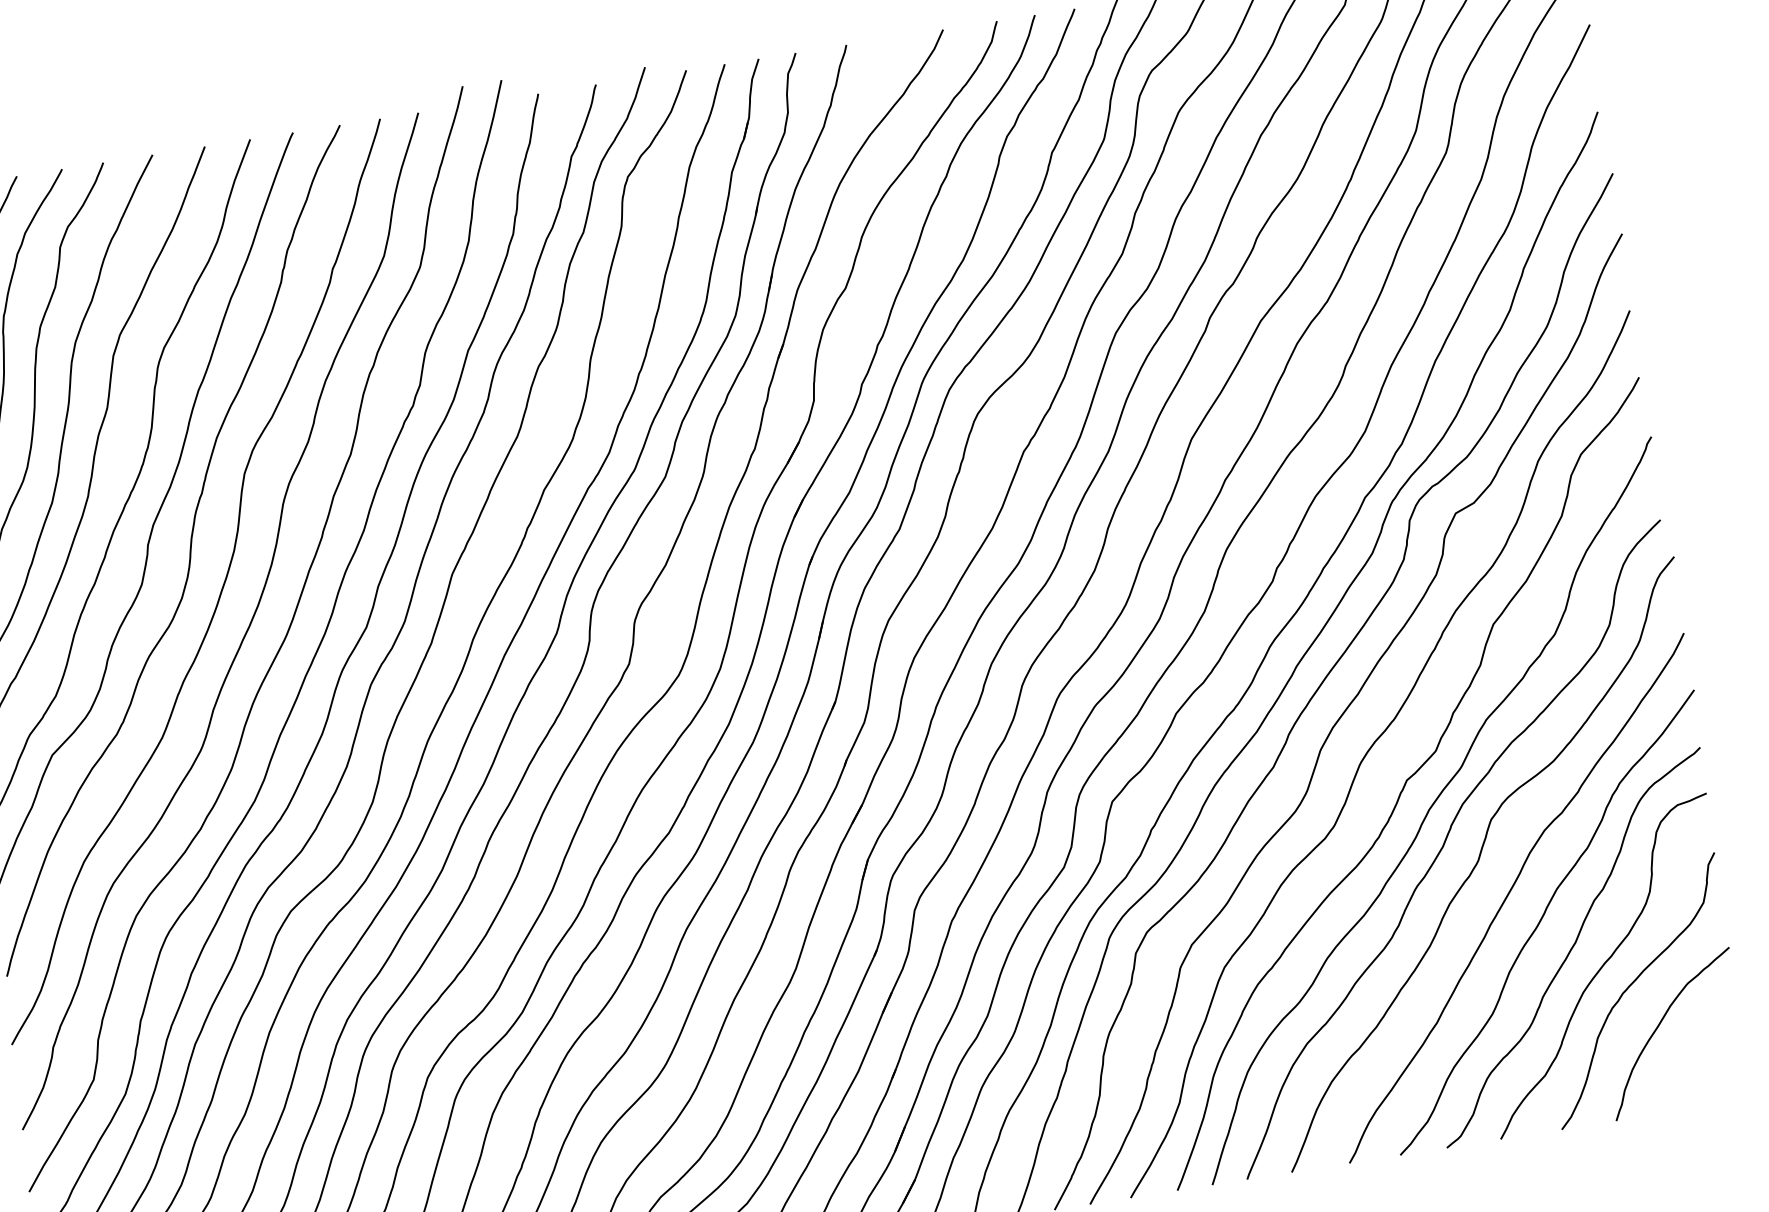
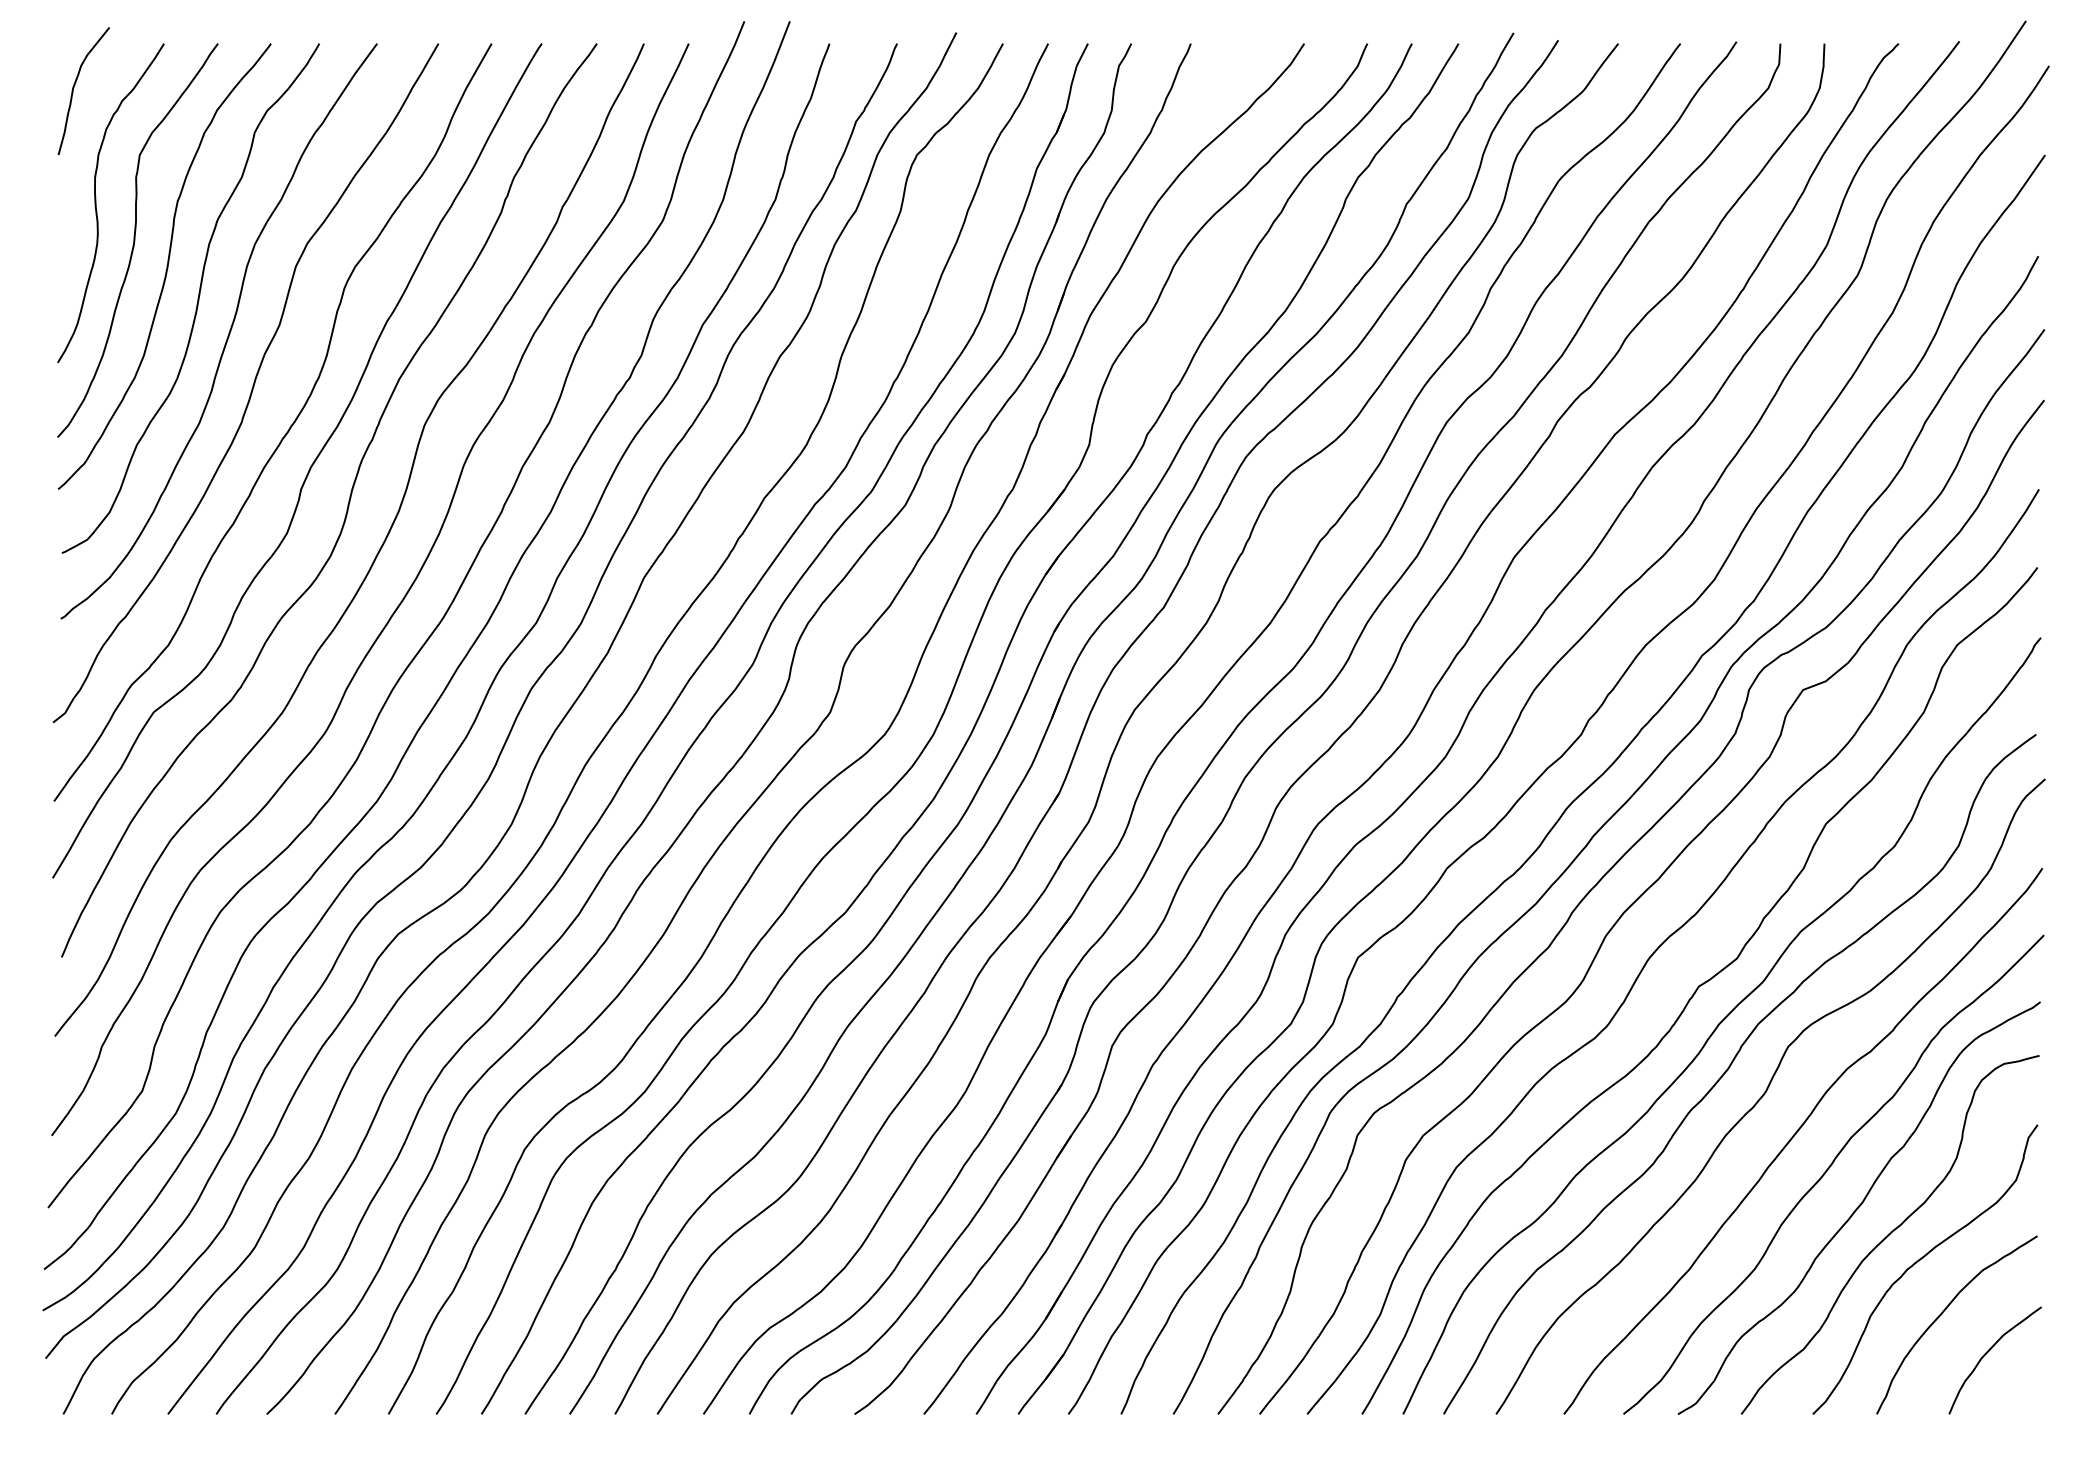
curve: (1702, 1054) -> (1987, 1353), added

